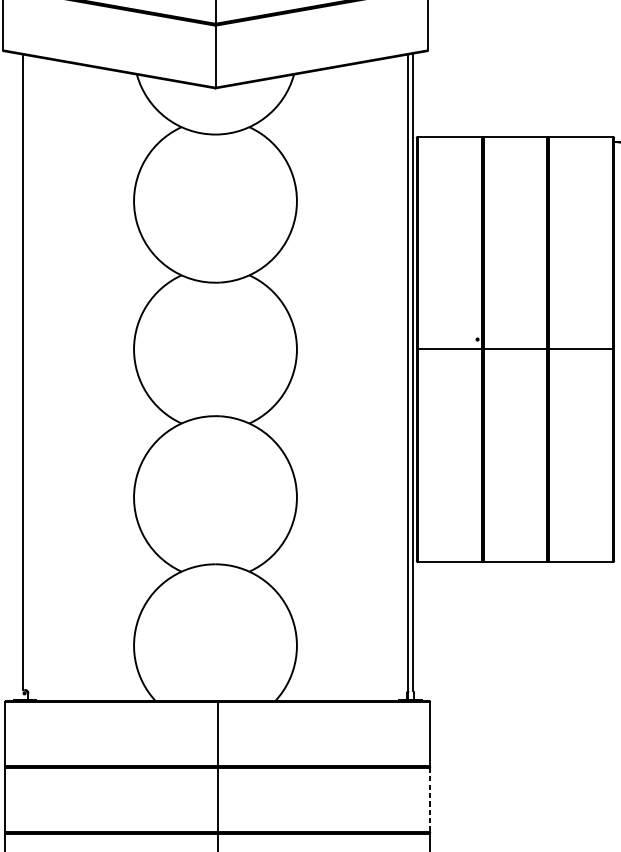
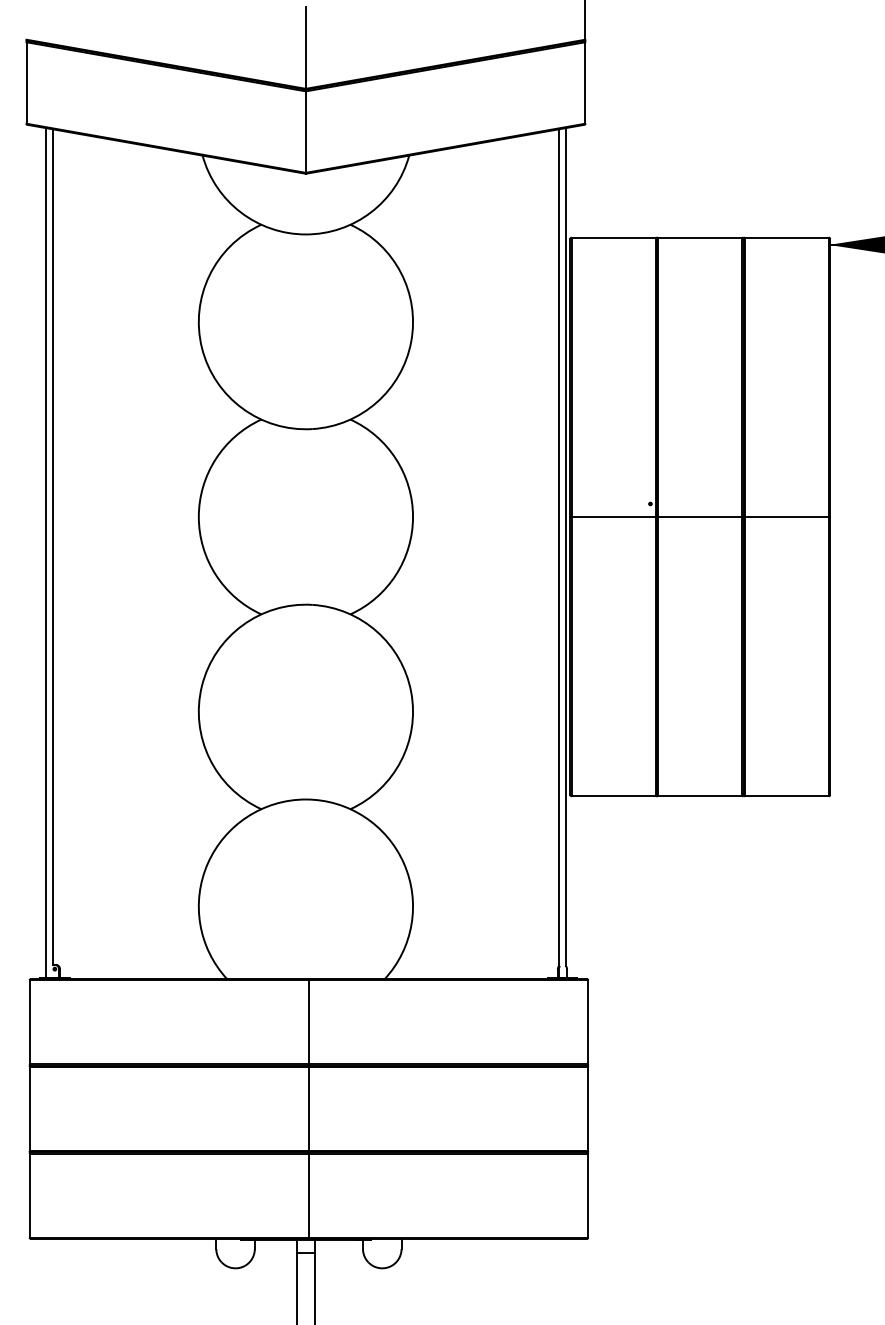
line: (17, 376) -> (45, 552), added
line: (430, 800) -> (588, 1109), dashed -> solid

